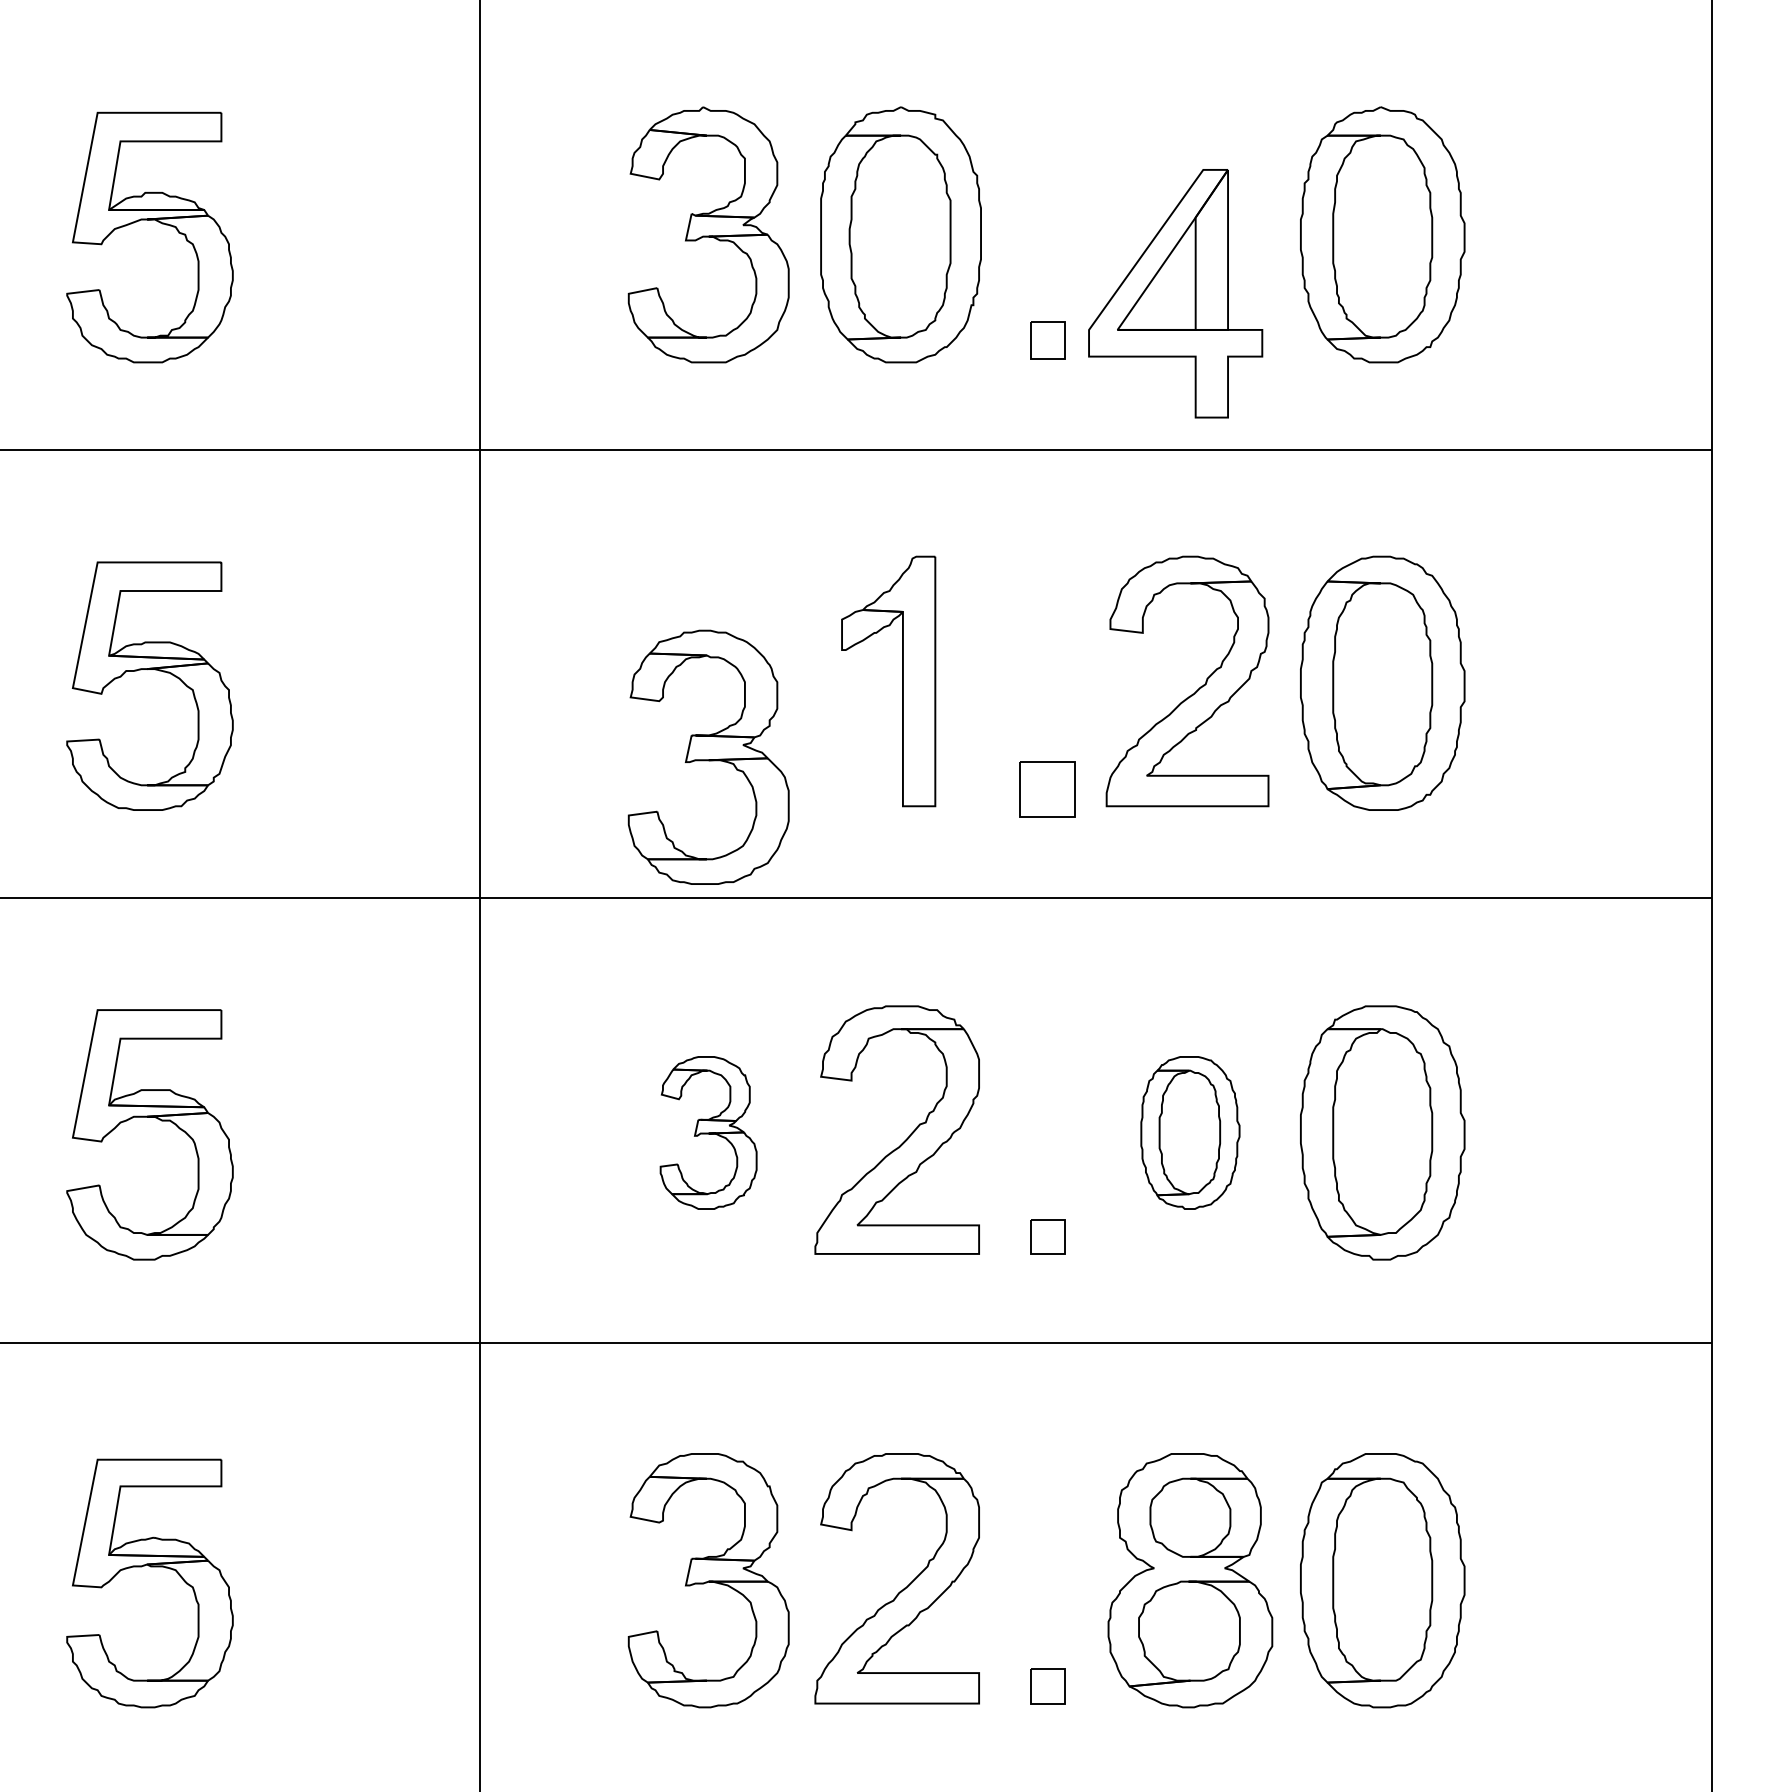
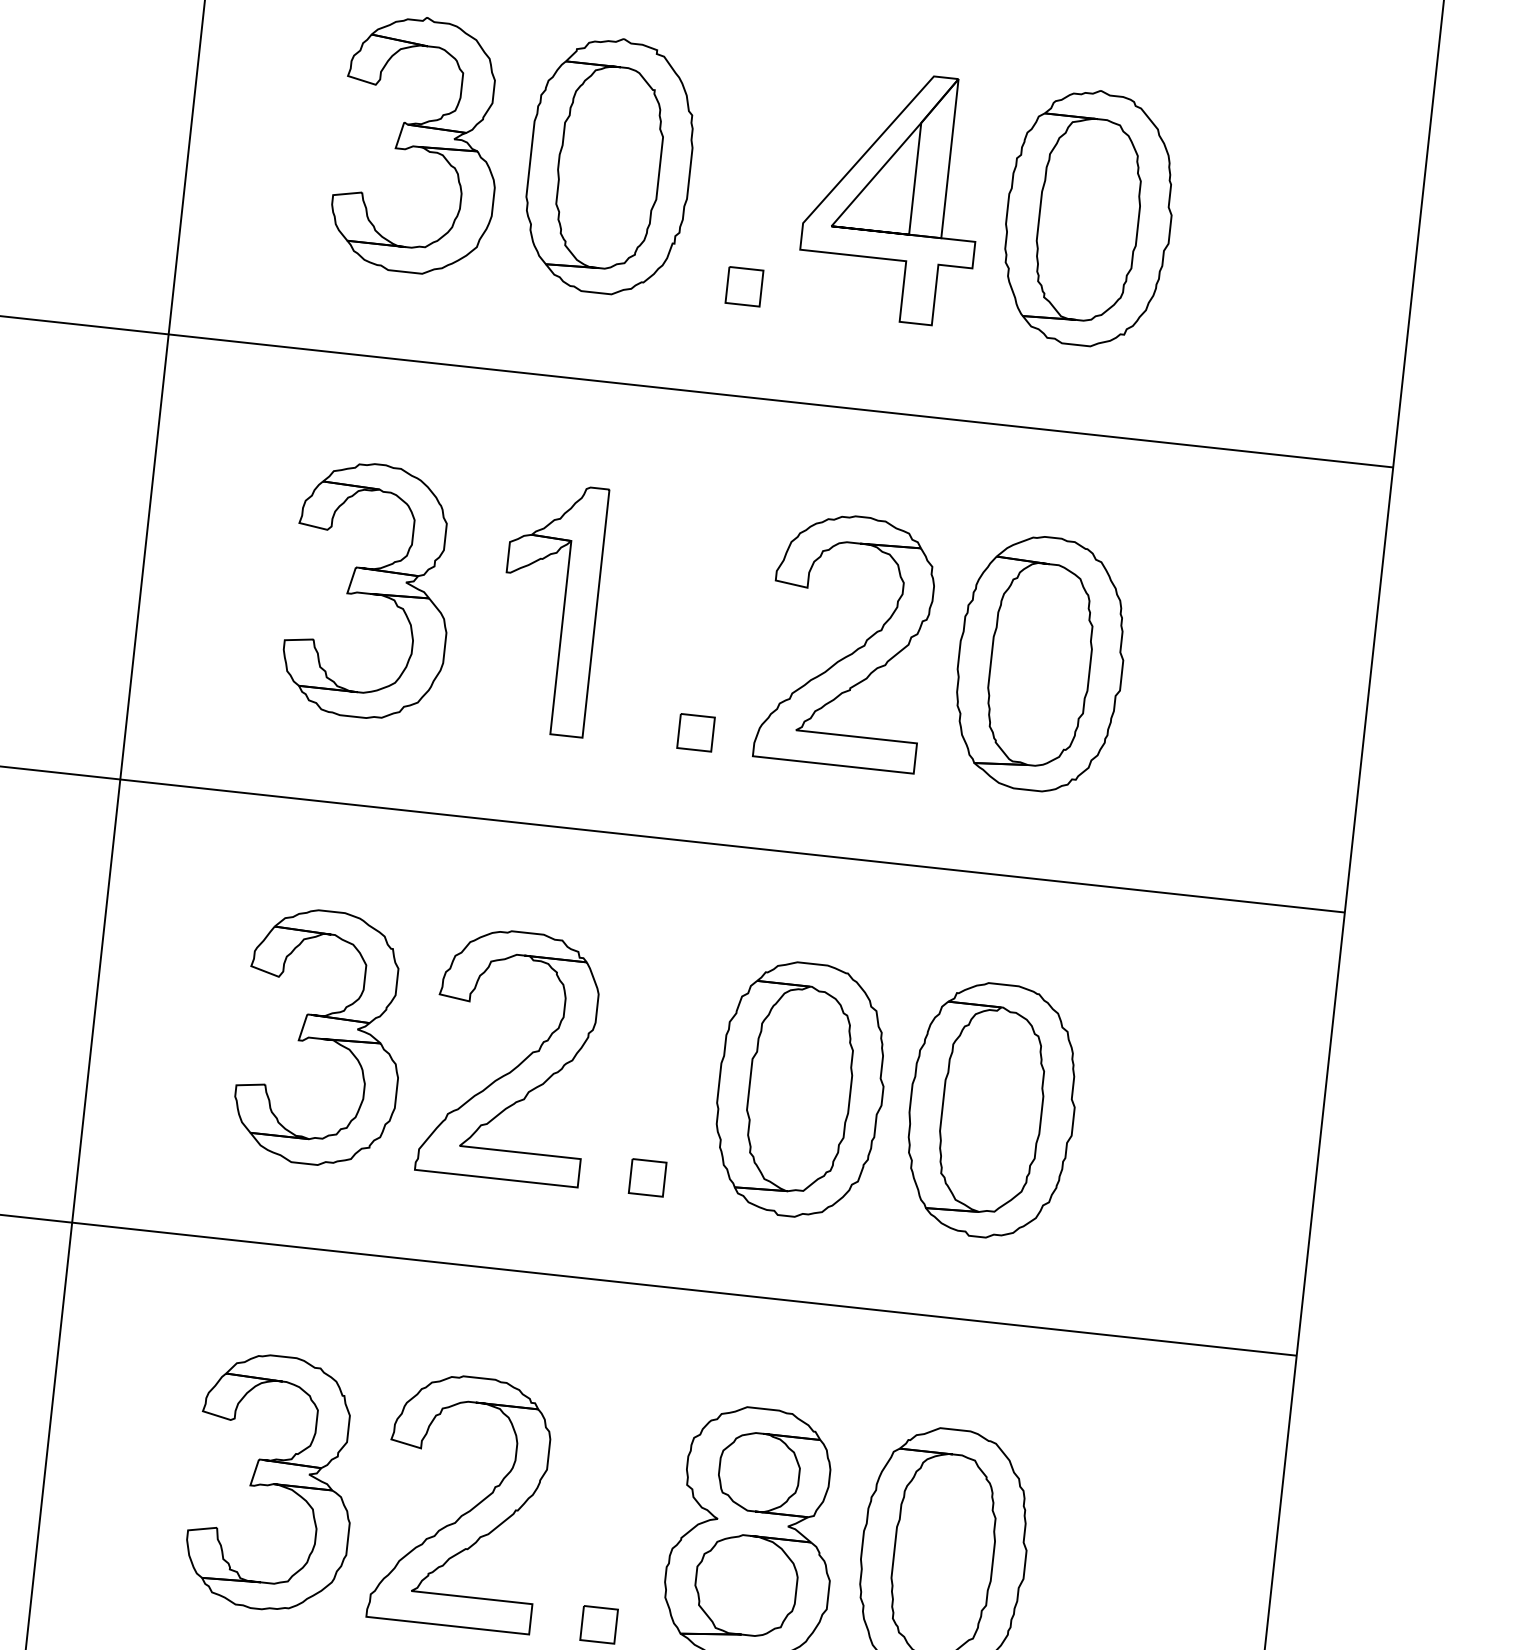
part: (1175, 293) -> (892, 196), moved
part: (708, 756) -> (370, 590), moved
part: (1047, 788) -> (695, 732), size x0.62
part: (708, 1132) -> (321, 1037), size x1.67
part: (1190, 1132) -> (800, 1089), size x1.67

